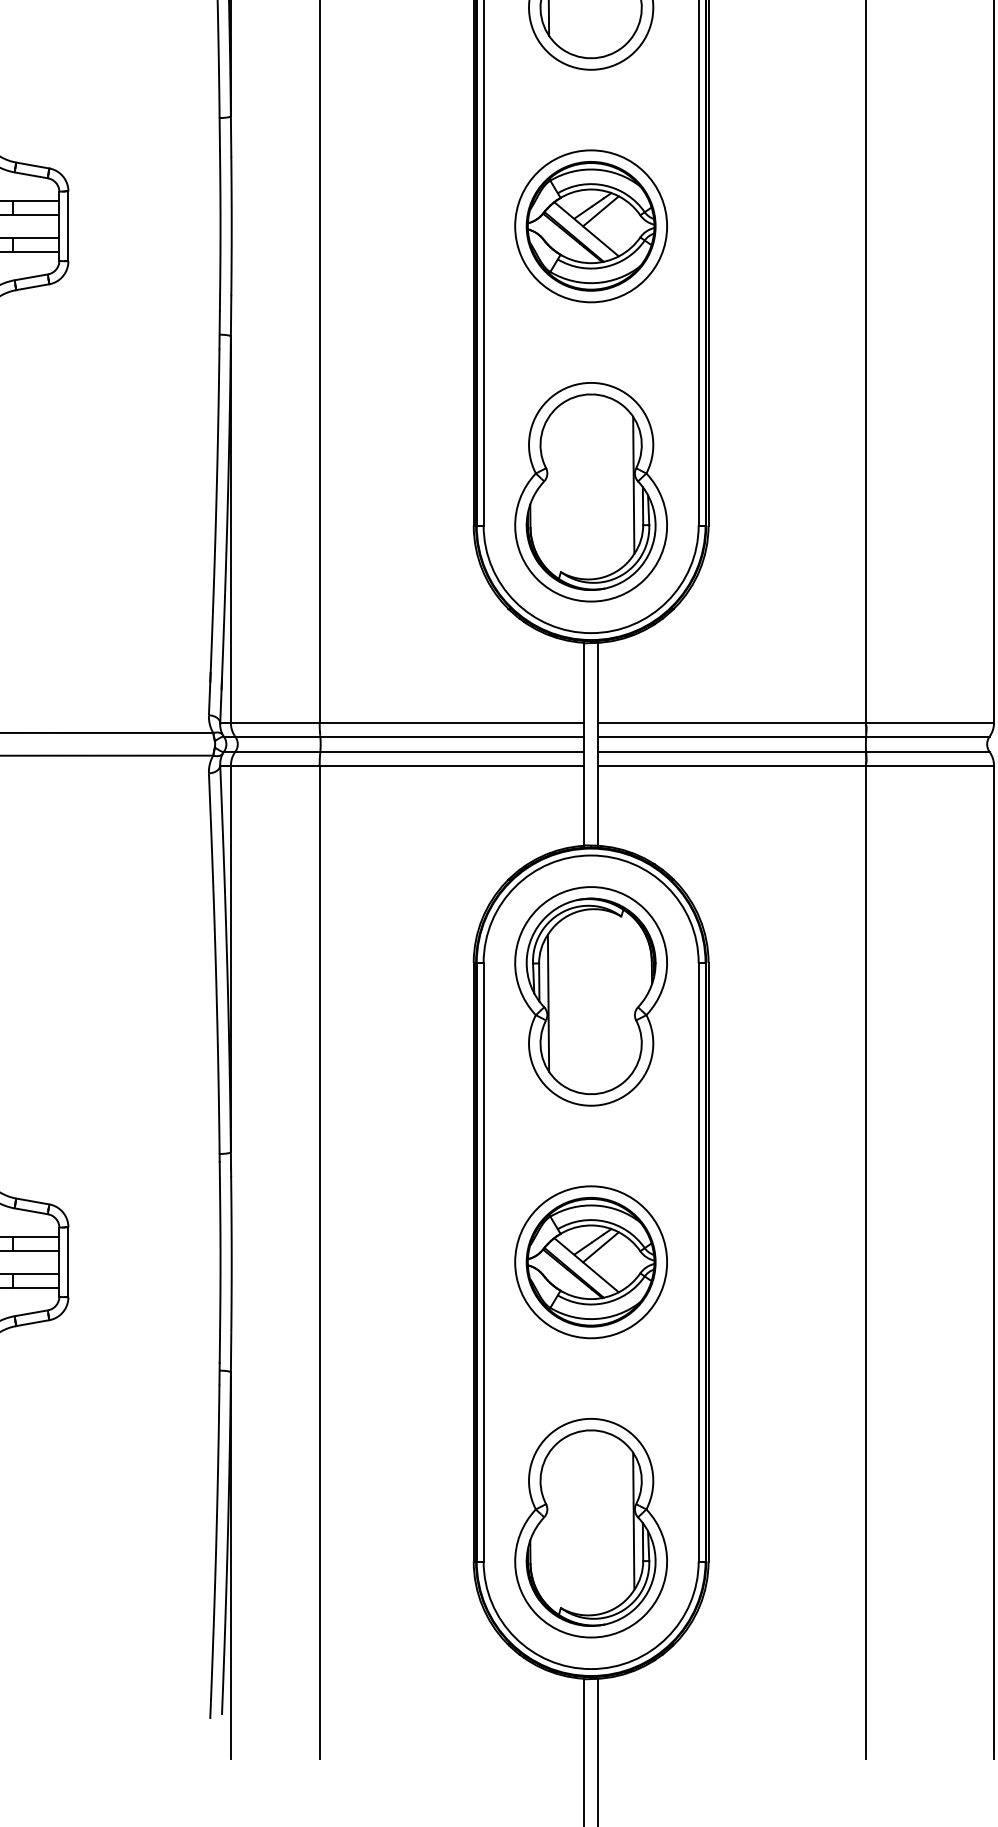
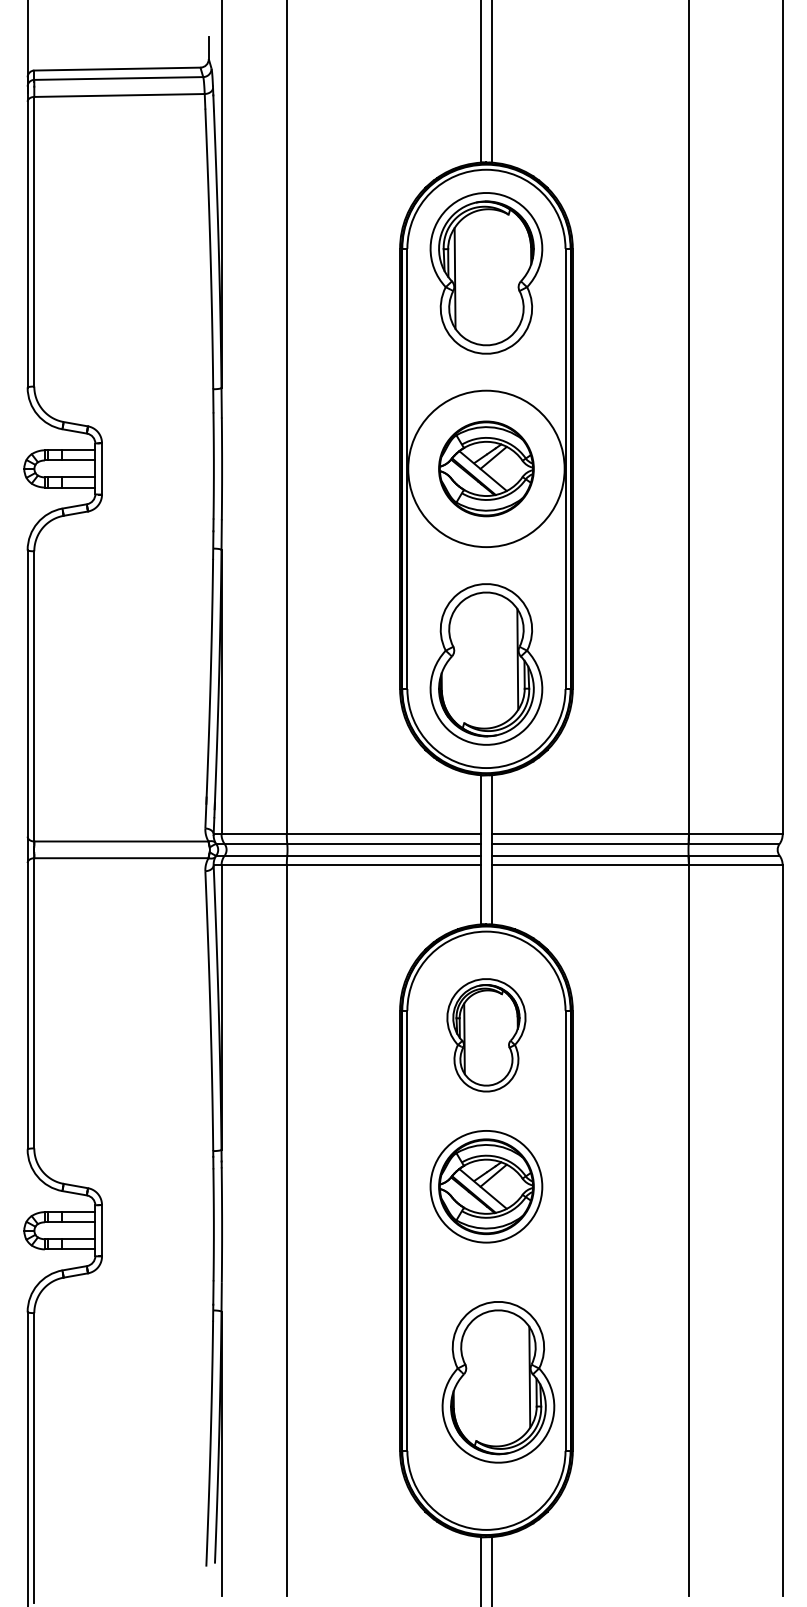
circle: (591, 225) -> (486, 468), size x1.4
part: (591, 996) -> (486, 1035), size x0.7
part: (591, 1261) -> (486, 1186), moved
part: (591, 1528) -> (498, 1382), moved

